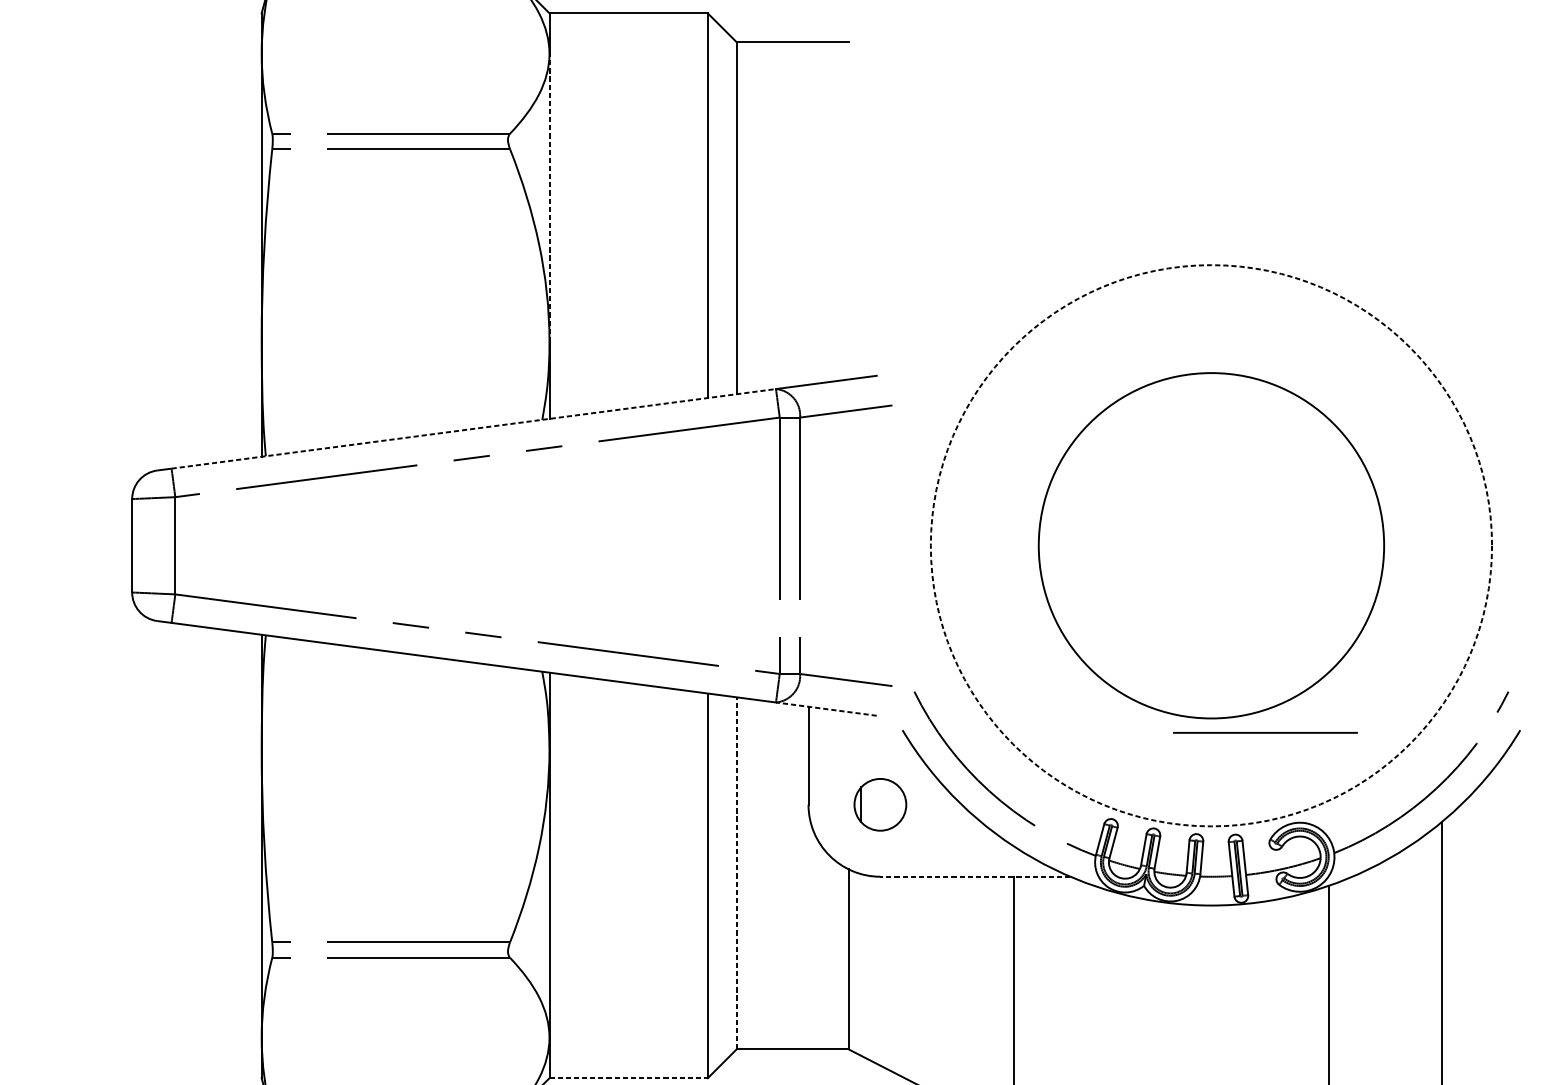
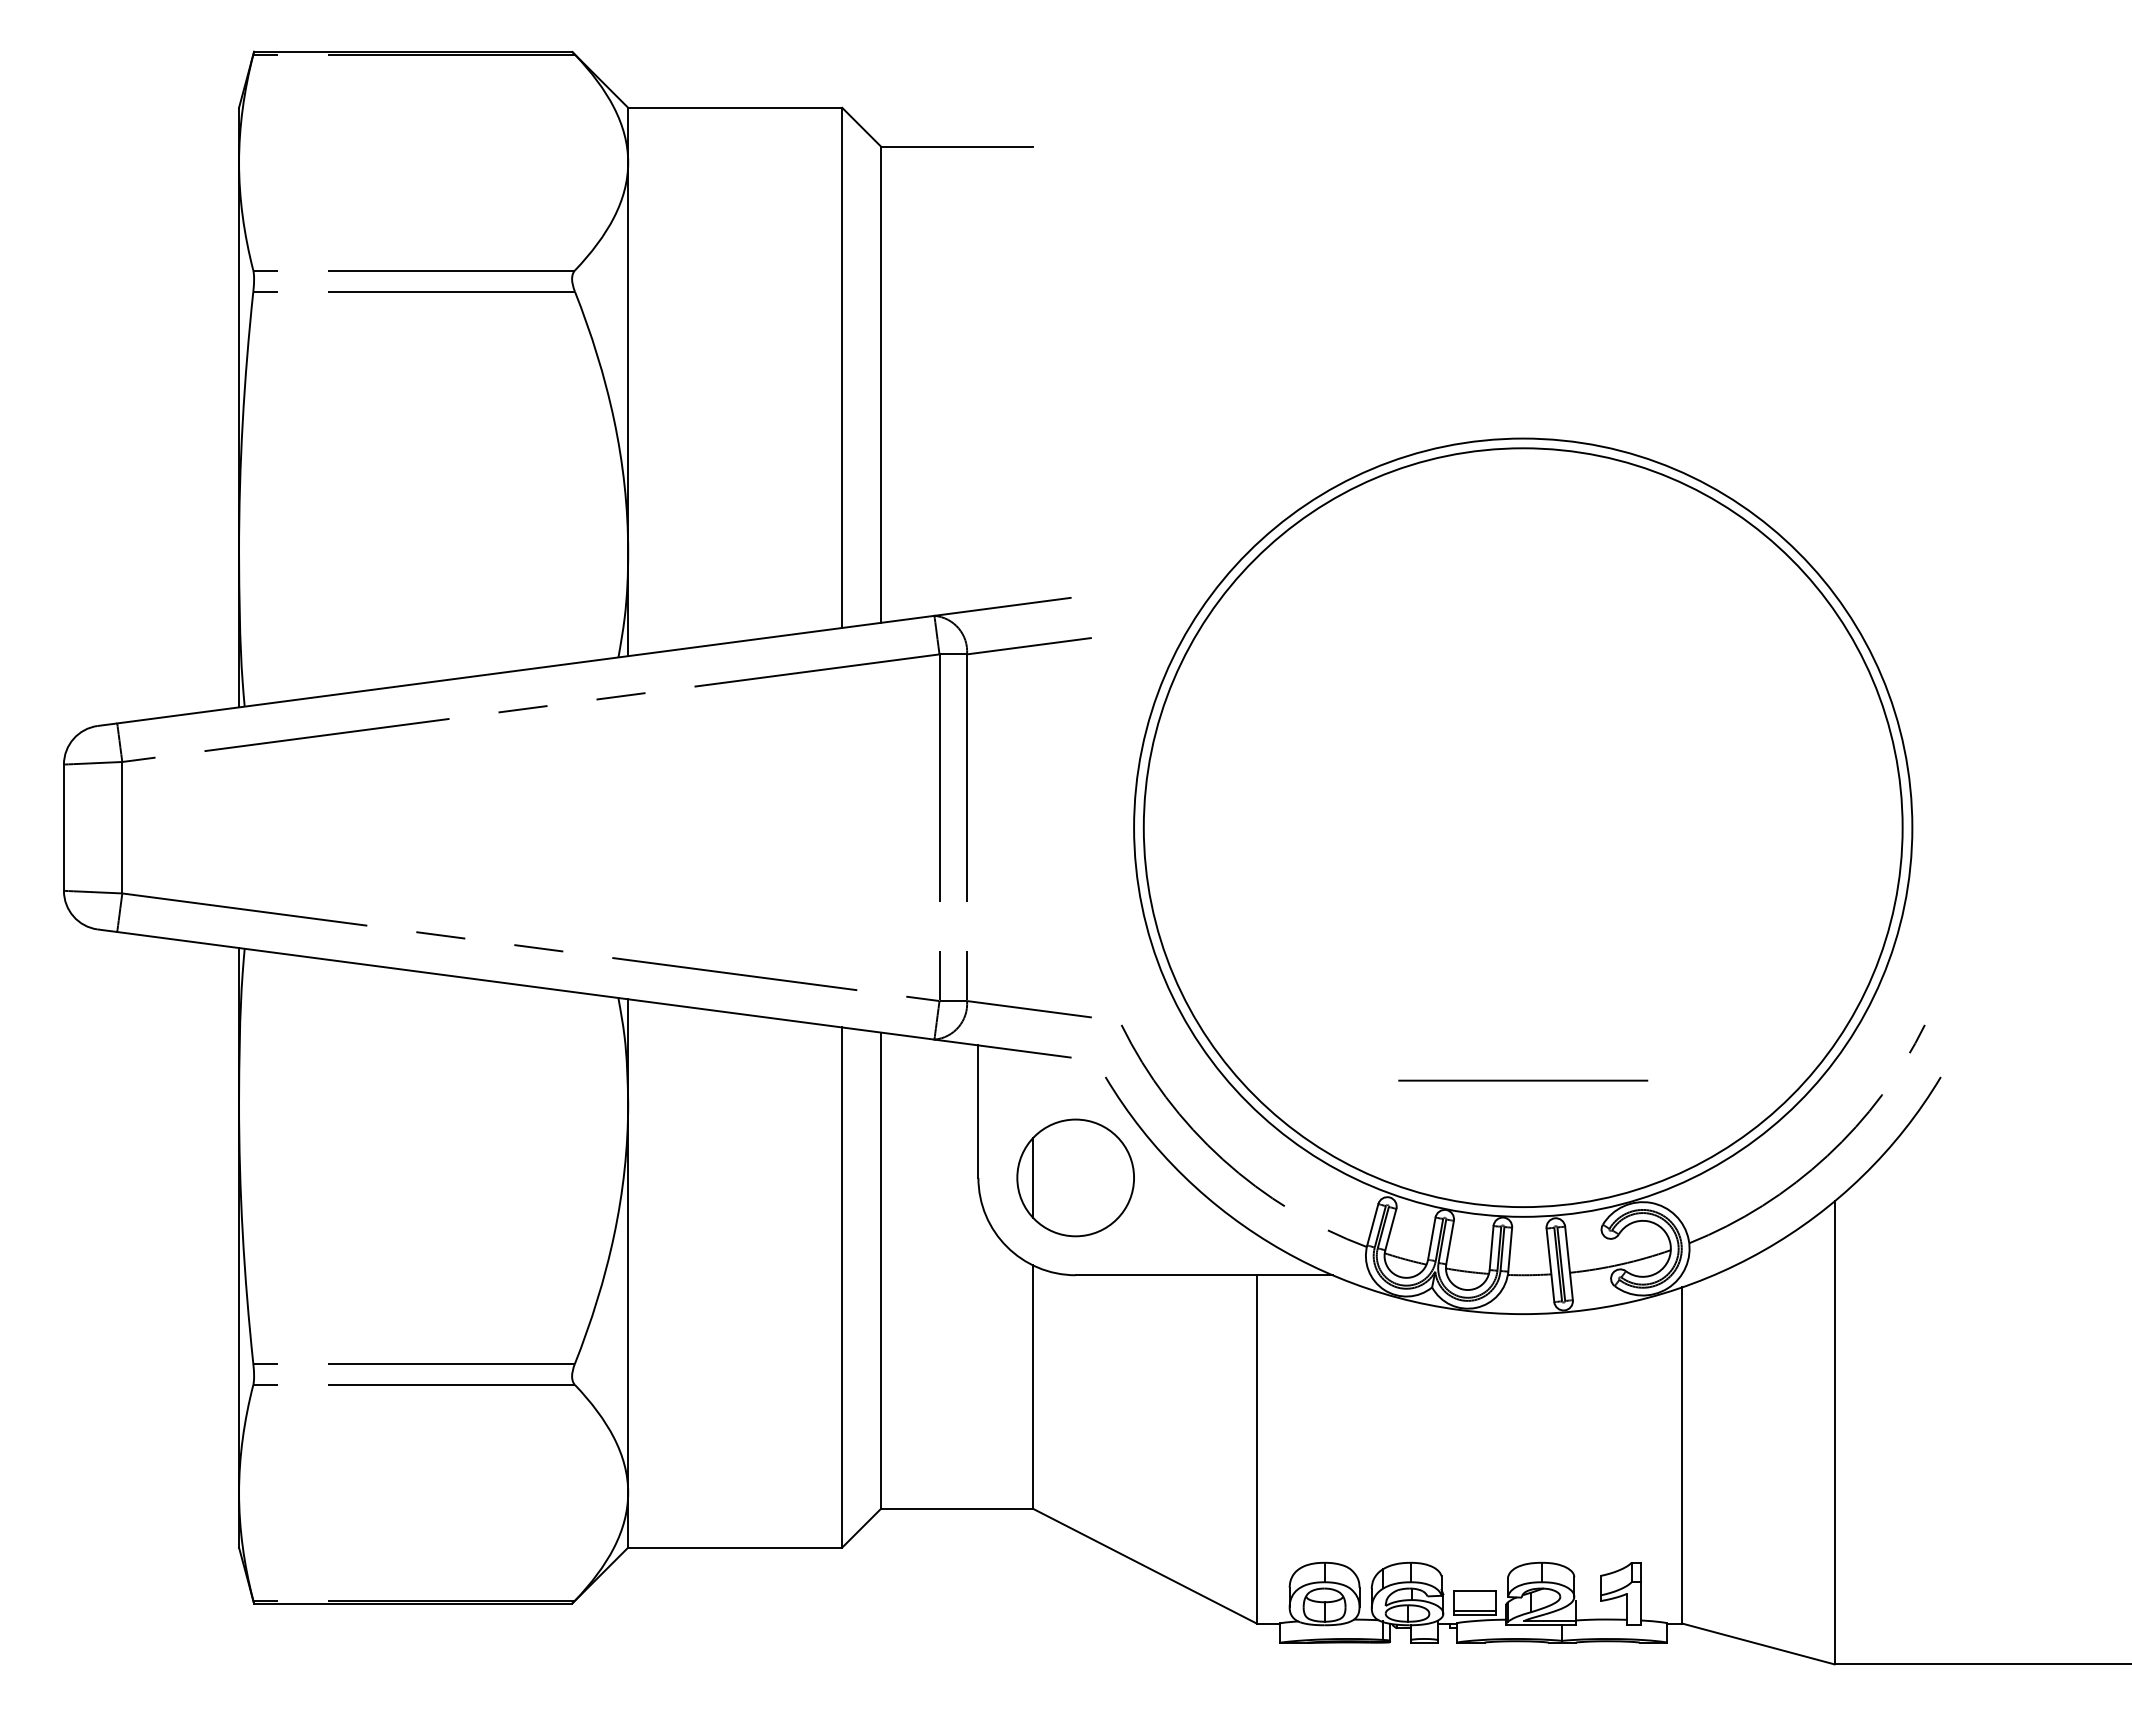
line: (549, 198) -> (628, 357), dashed -> solid
line: (474, 428) -> (526, 669), dashed -> solid
circle: (1210, 545) -> (1522, 827), dashed -> solid
circle: (1211, 545) -> (1523, 827), size x1.67
line: (826, 709) -> (1002, 1048), dashed -> solid
line: (1265, 732) -> (1523, 1080), moved
part: (880, 804) -> (1075, 1177), size x1.67
line: (736, 873) -> (881, 1270), dashed -> solid
line: (974, 876) -> (1203, 1275), dashed -> solid
line: (628, 1078) -> (735, 1547), dashed -> solid

